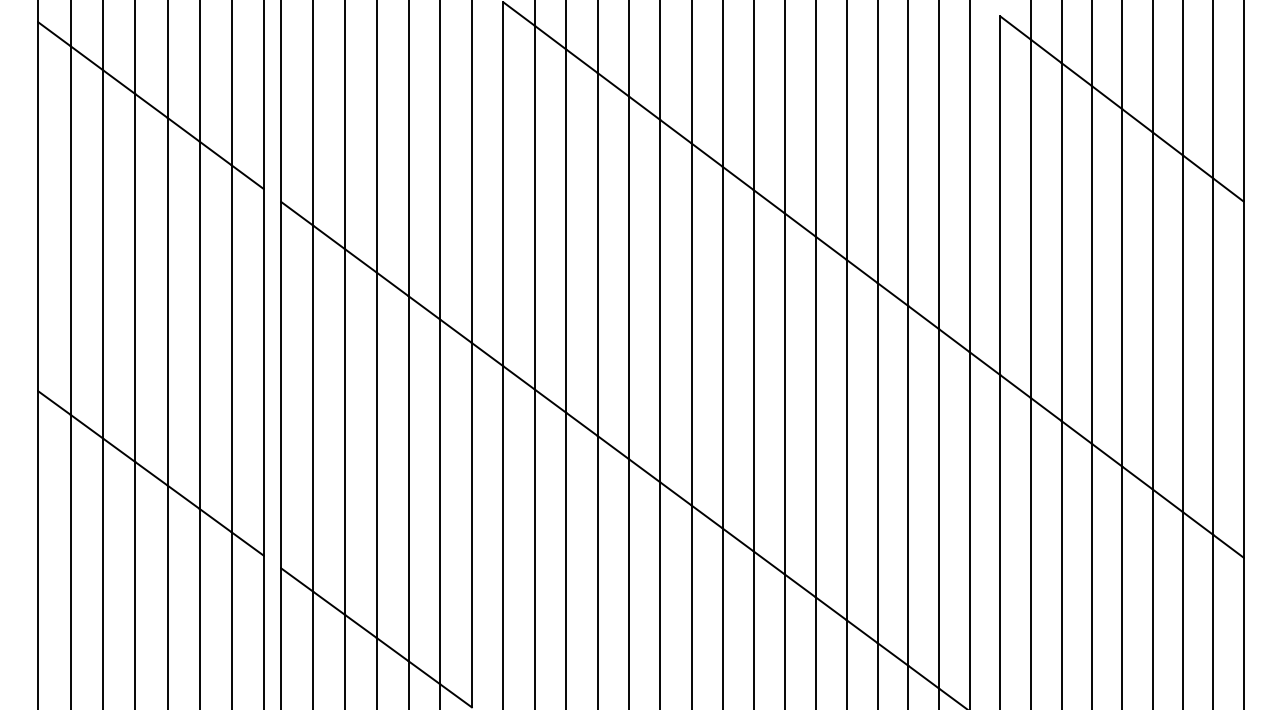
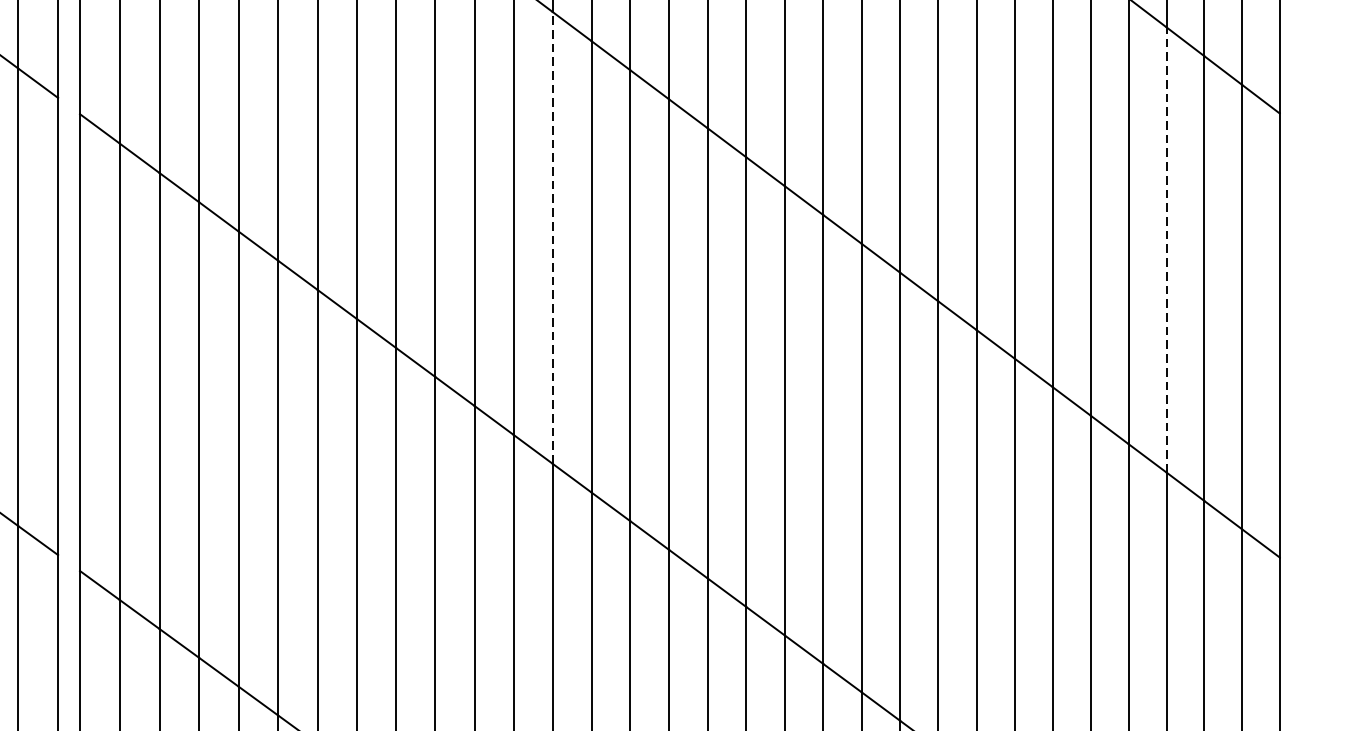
line: (660, 300) -> (552, 236), solid -> dashed
line: (1152, 310) -> (1166, 249), solid -> dashed

